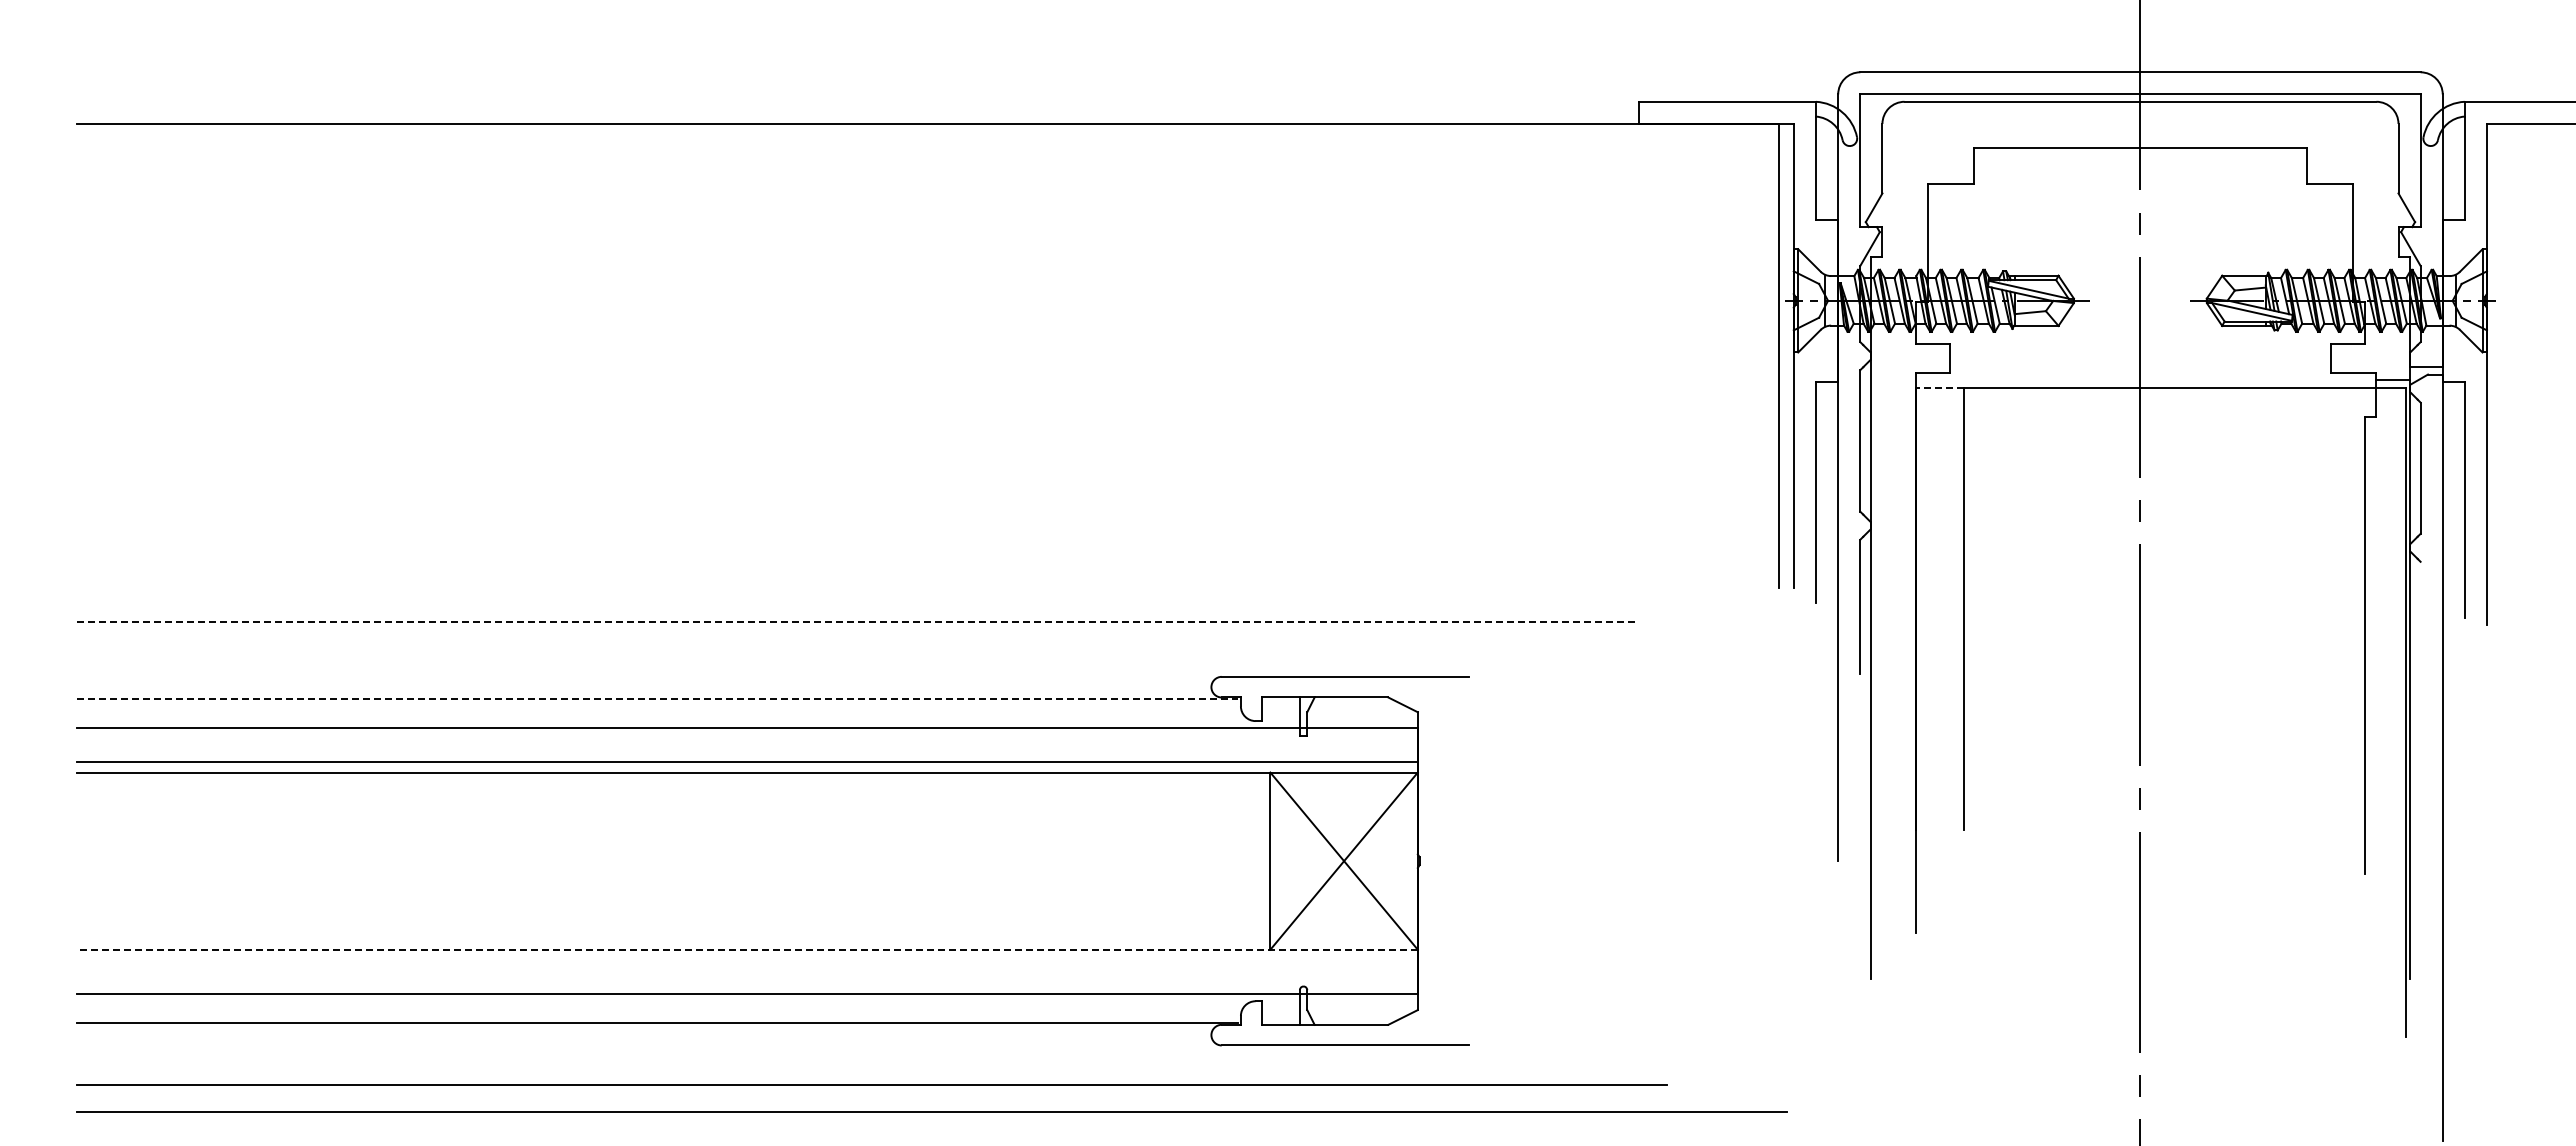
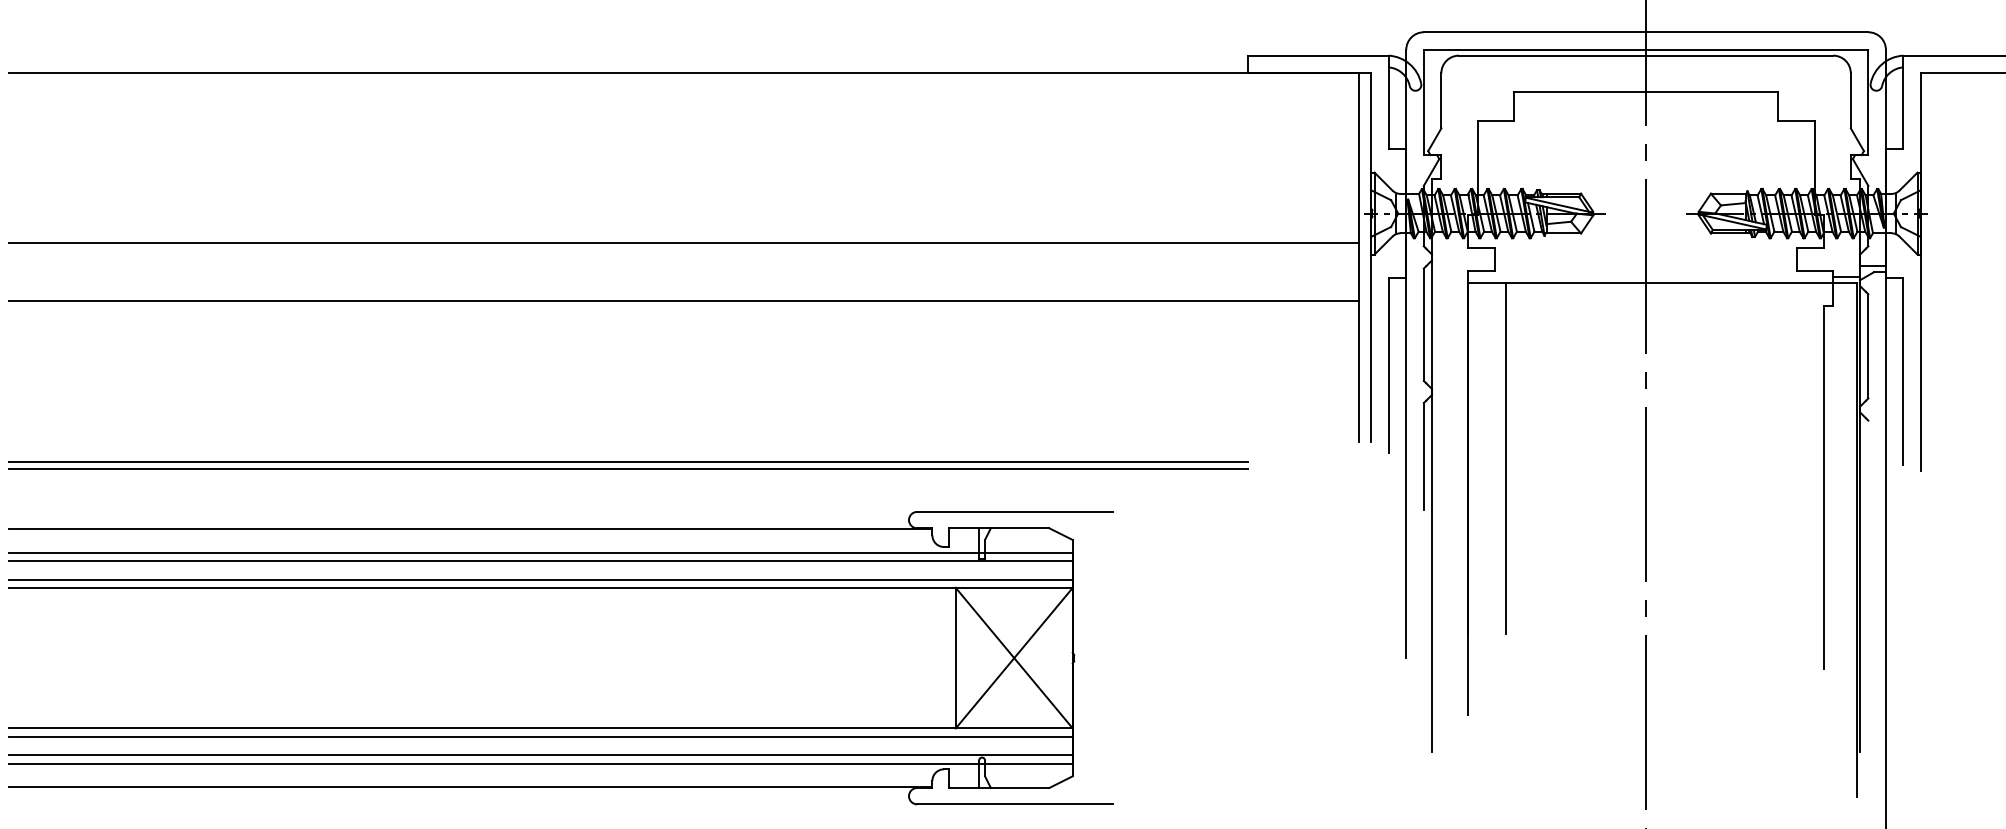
line: (928, 337) -> (684, 242), added
line: (1939, 387) -> (1486, 282), dashed -> solid
line: (928, 411) -> (684, 301), added
line: (858, 613) -> (628, 461), added
line: (858, 622) -> (628, 468), dashed -> solid
line: (658, 698) -> (470, 529), dashed -> solid
line: (747, 738) -> (540, 560), added
line: (747, 949) -> (540, 728), dashed -> solid
line: (747, 960) -> (540, 736), added
line: (747, 983) -> (540, 755), added

